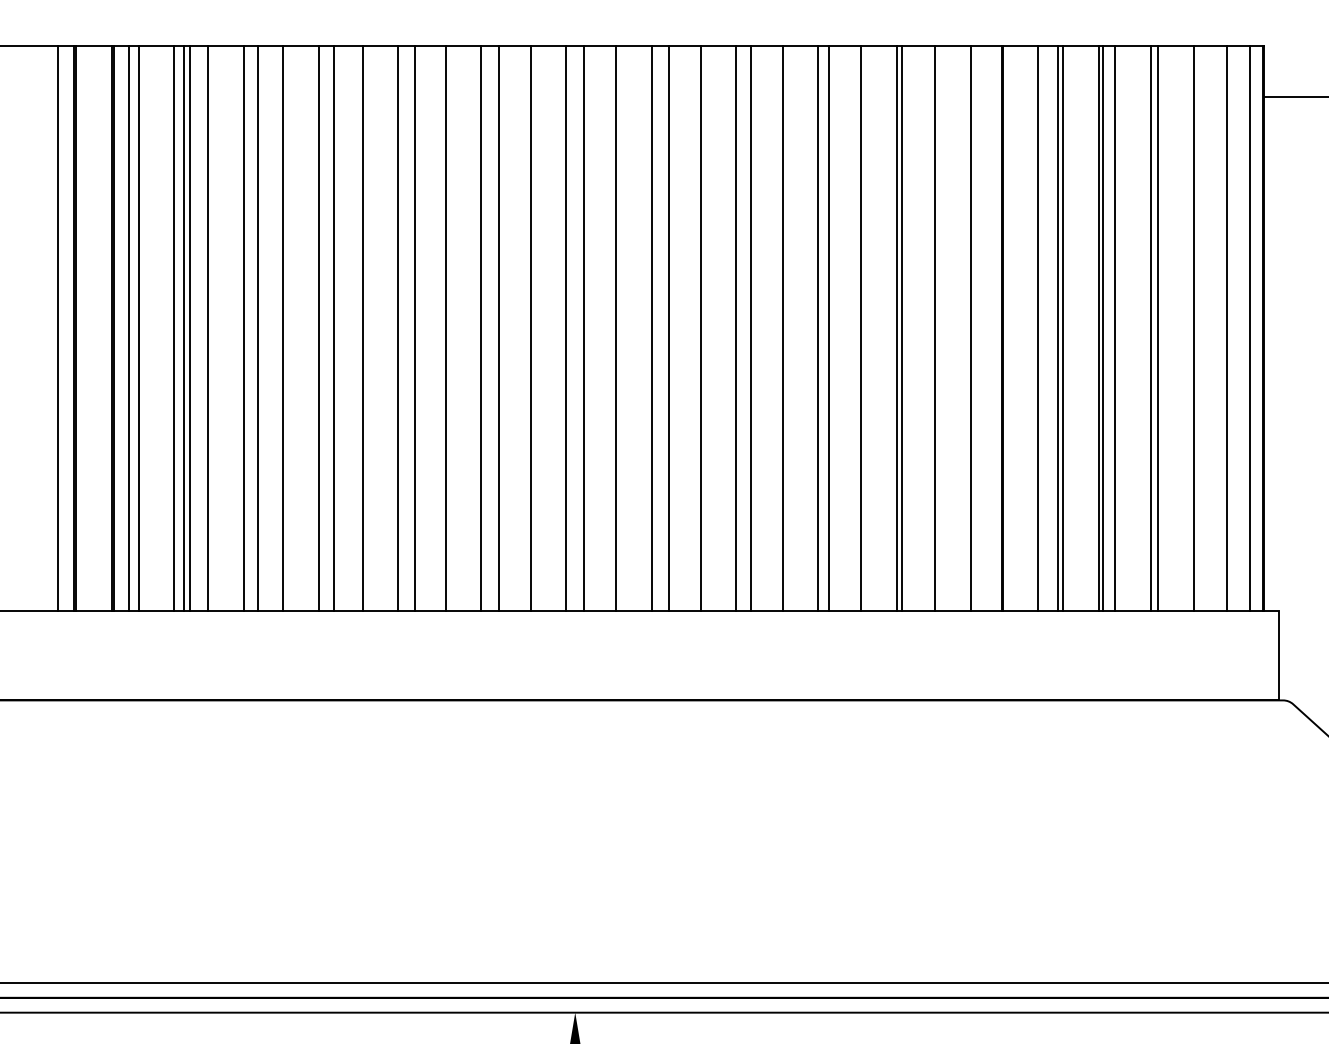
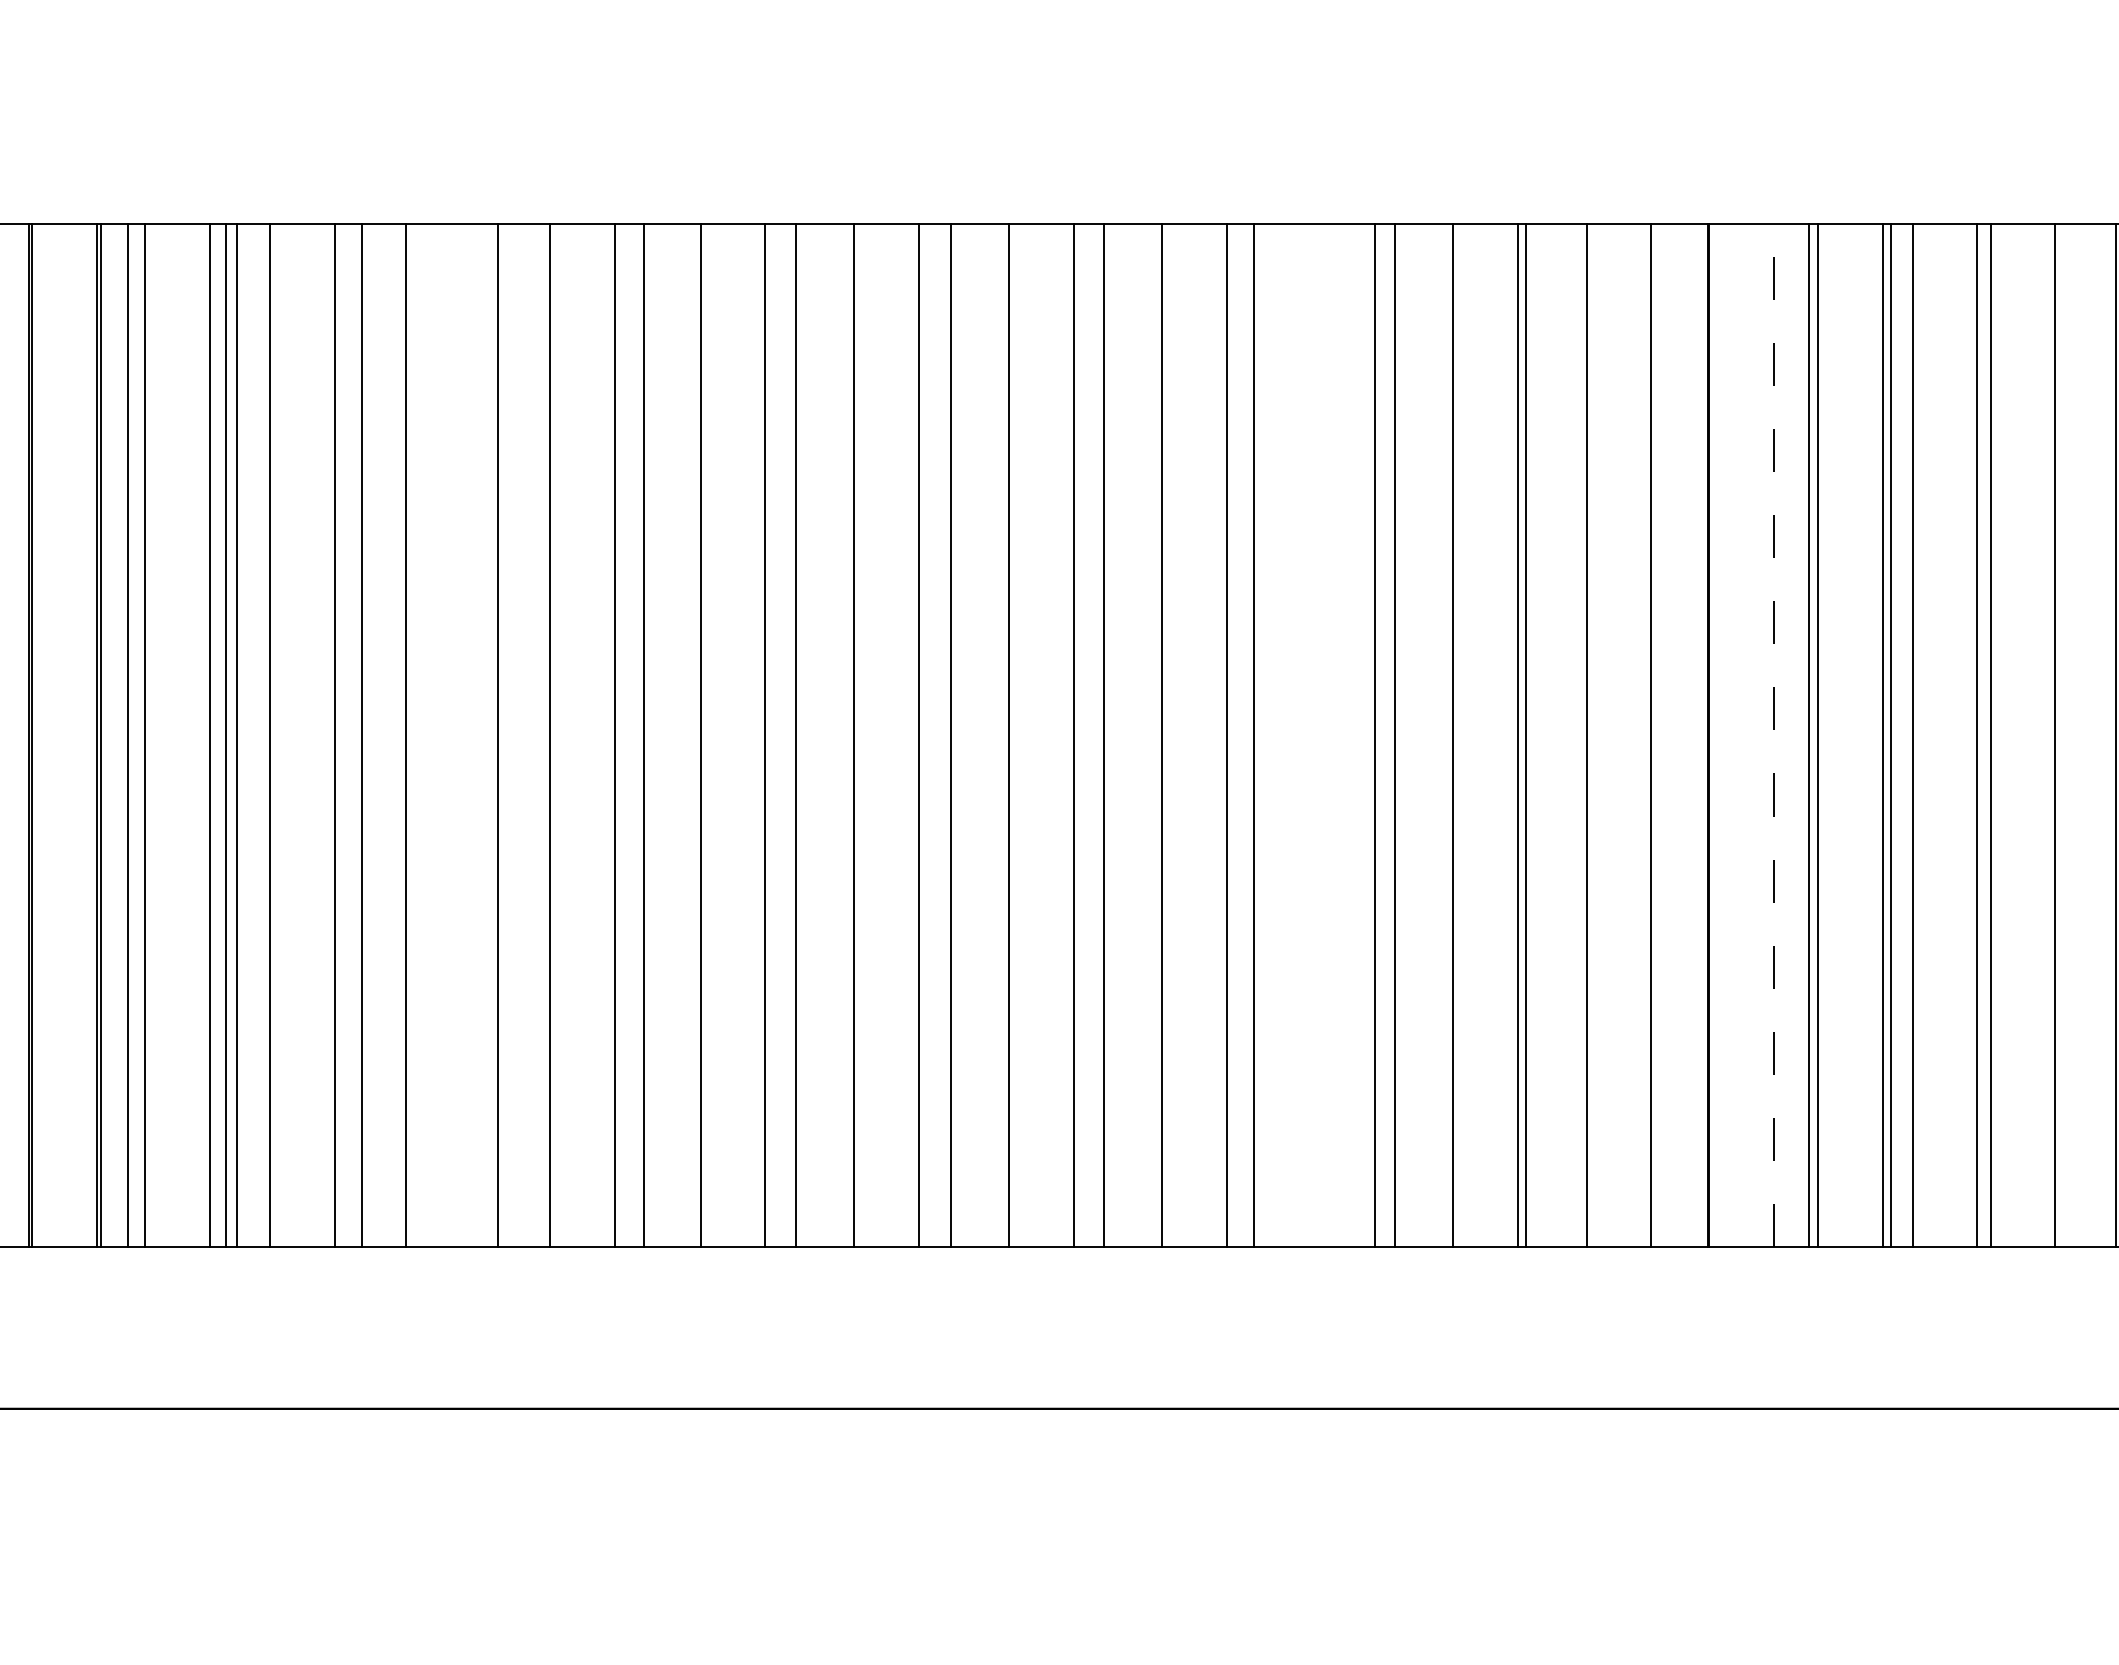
line: (318, 328) -> (470, 735), removed
line: (782, 328) -> (1310, 735), removed
line: (1038, 328) -> (1773, 735), solid -> dashed

